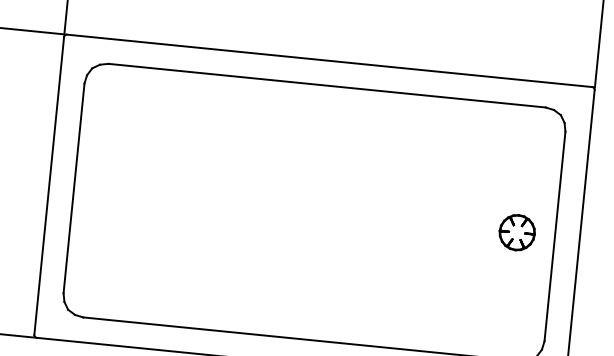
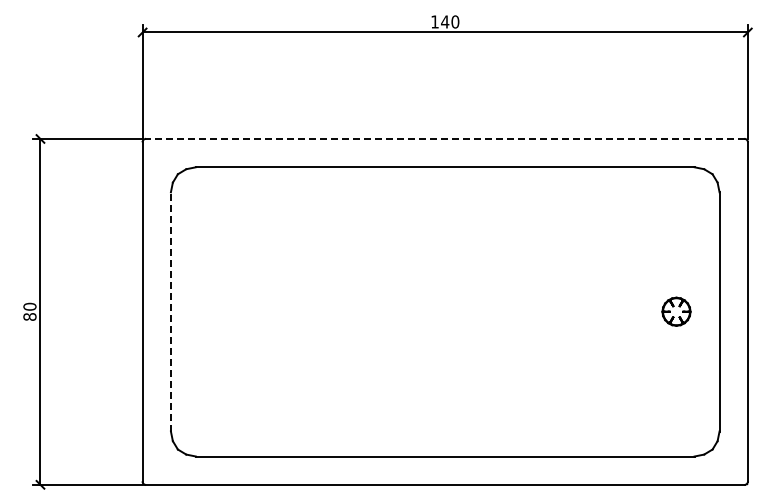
line: (329, 60) -> (444, 138), solid -> dashed
line: (73, 188) -> (170, 311), solid -> dashed
part: (517, 232) -> (676, 311), size x0.7

